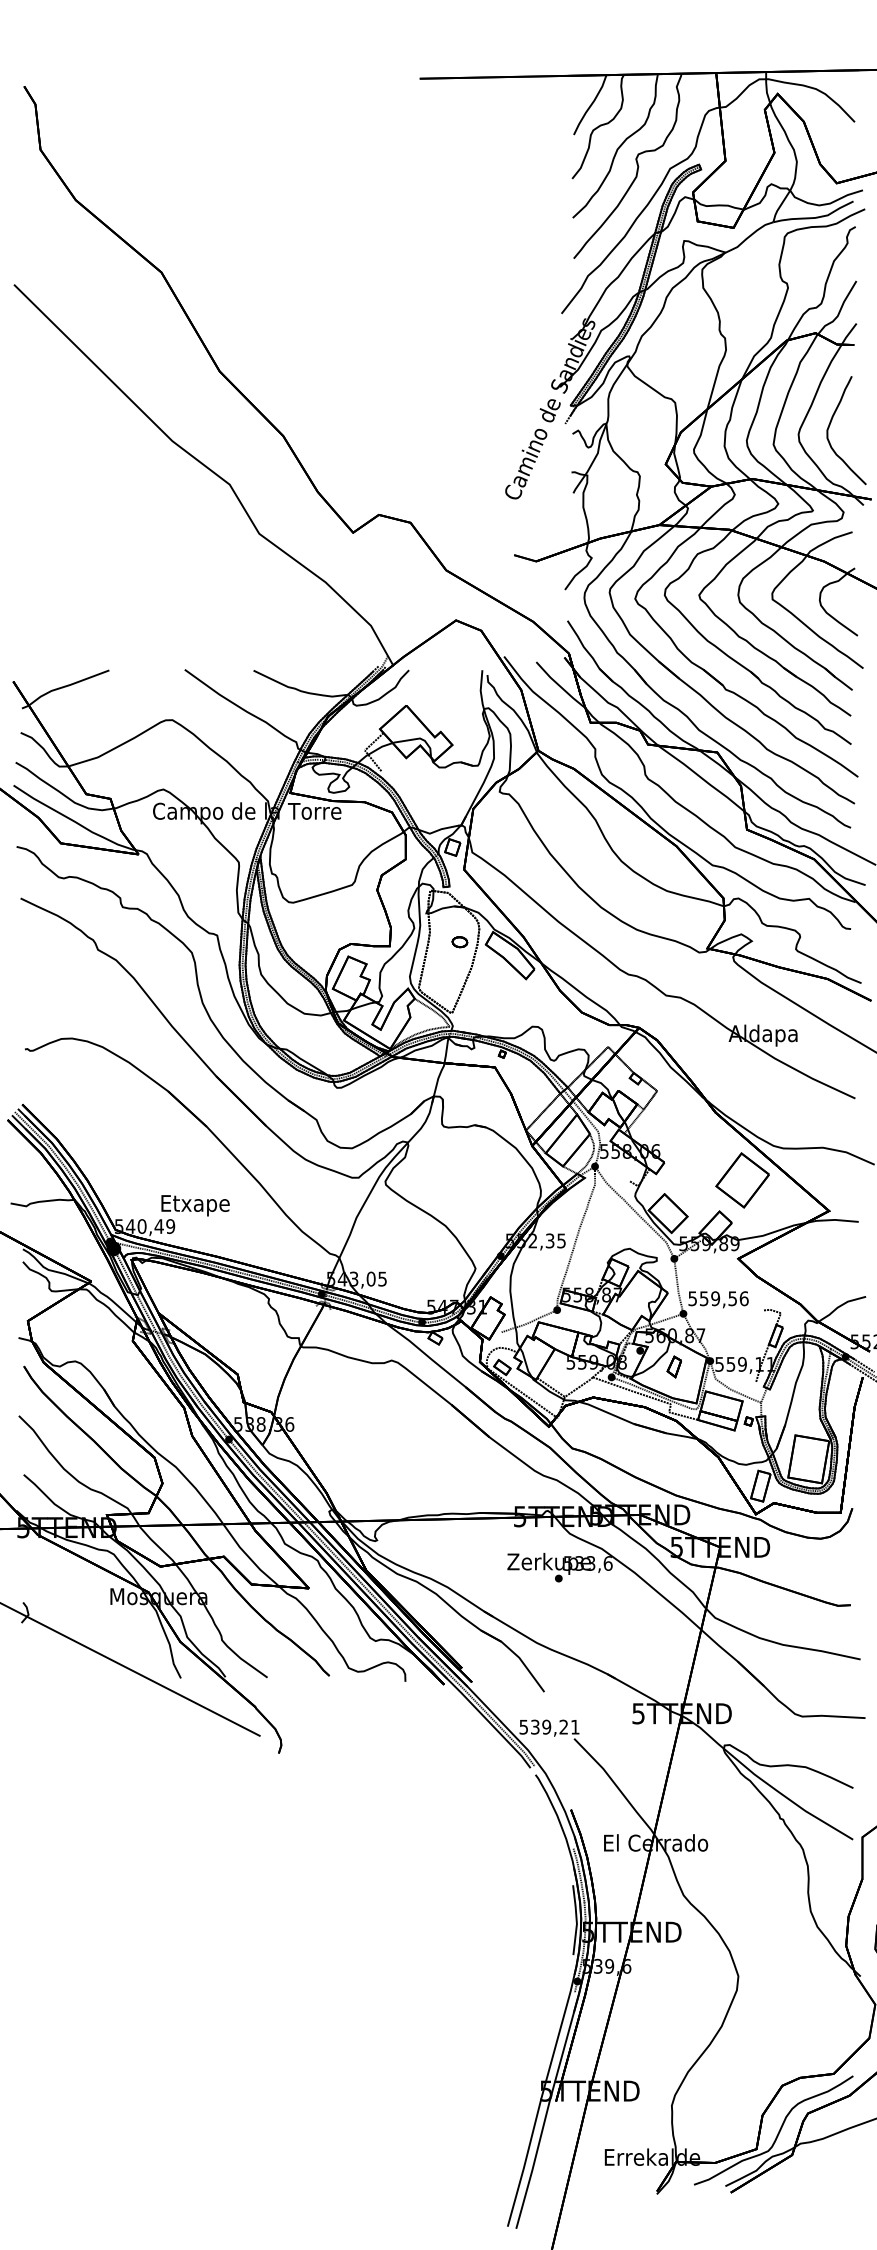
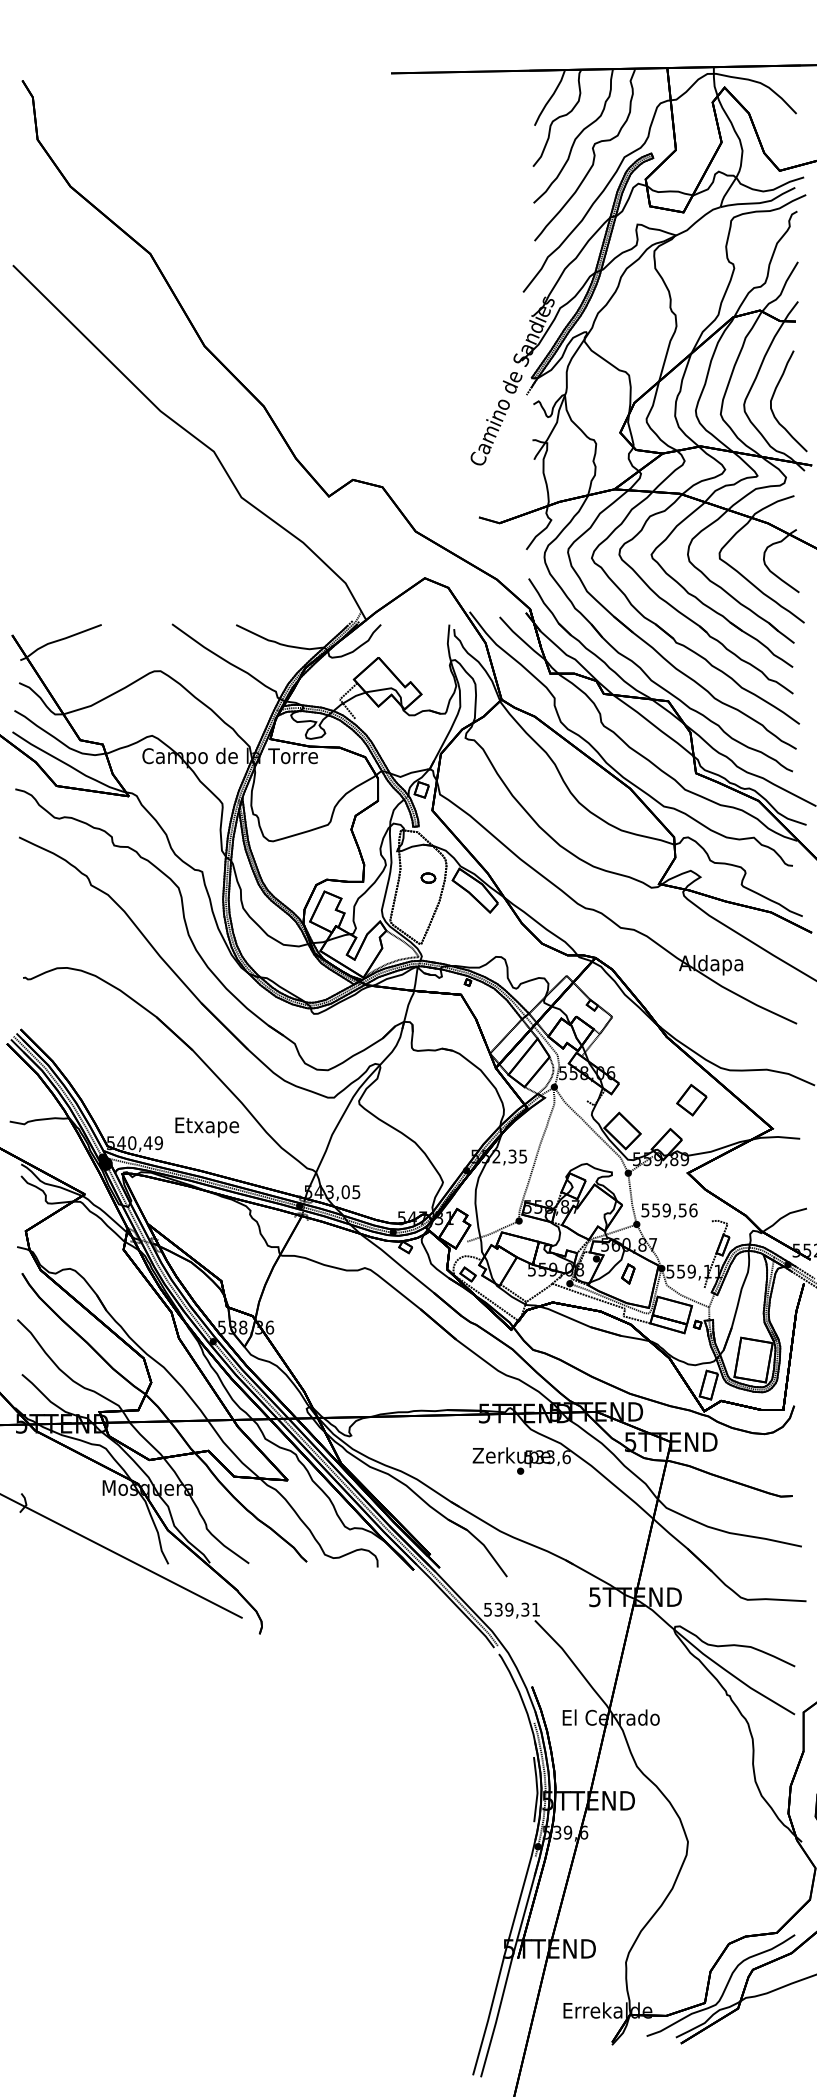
part: (742, 1180) -> (691, 1100), size x0.6
text: (195, 1205) -> (207, 1127), moved
text: (563, 1727) -> (525, 1610), 539,21 -> 539,31

